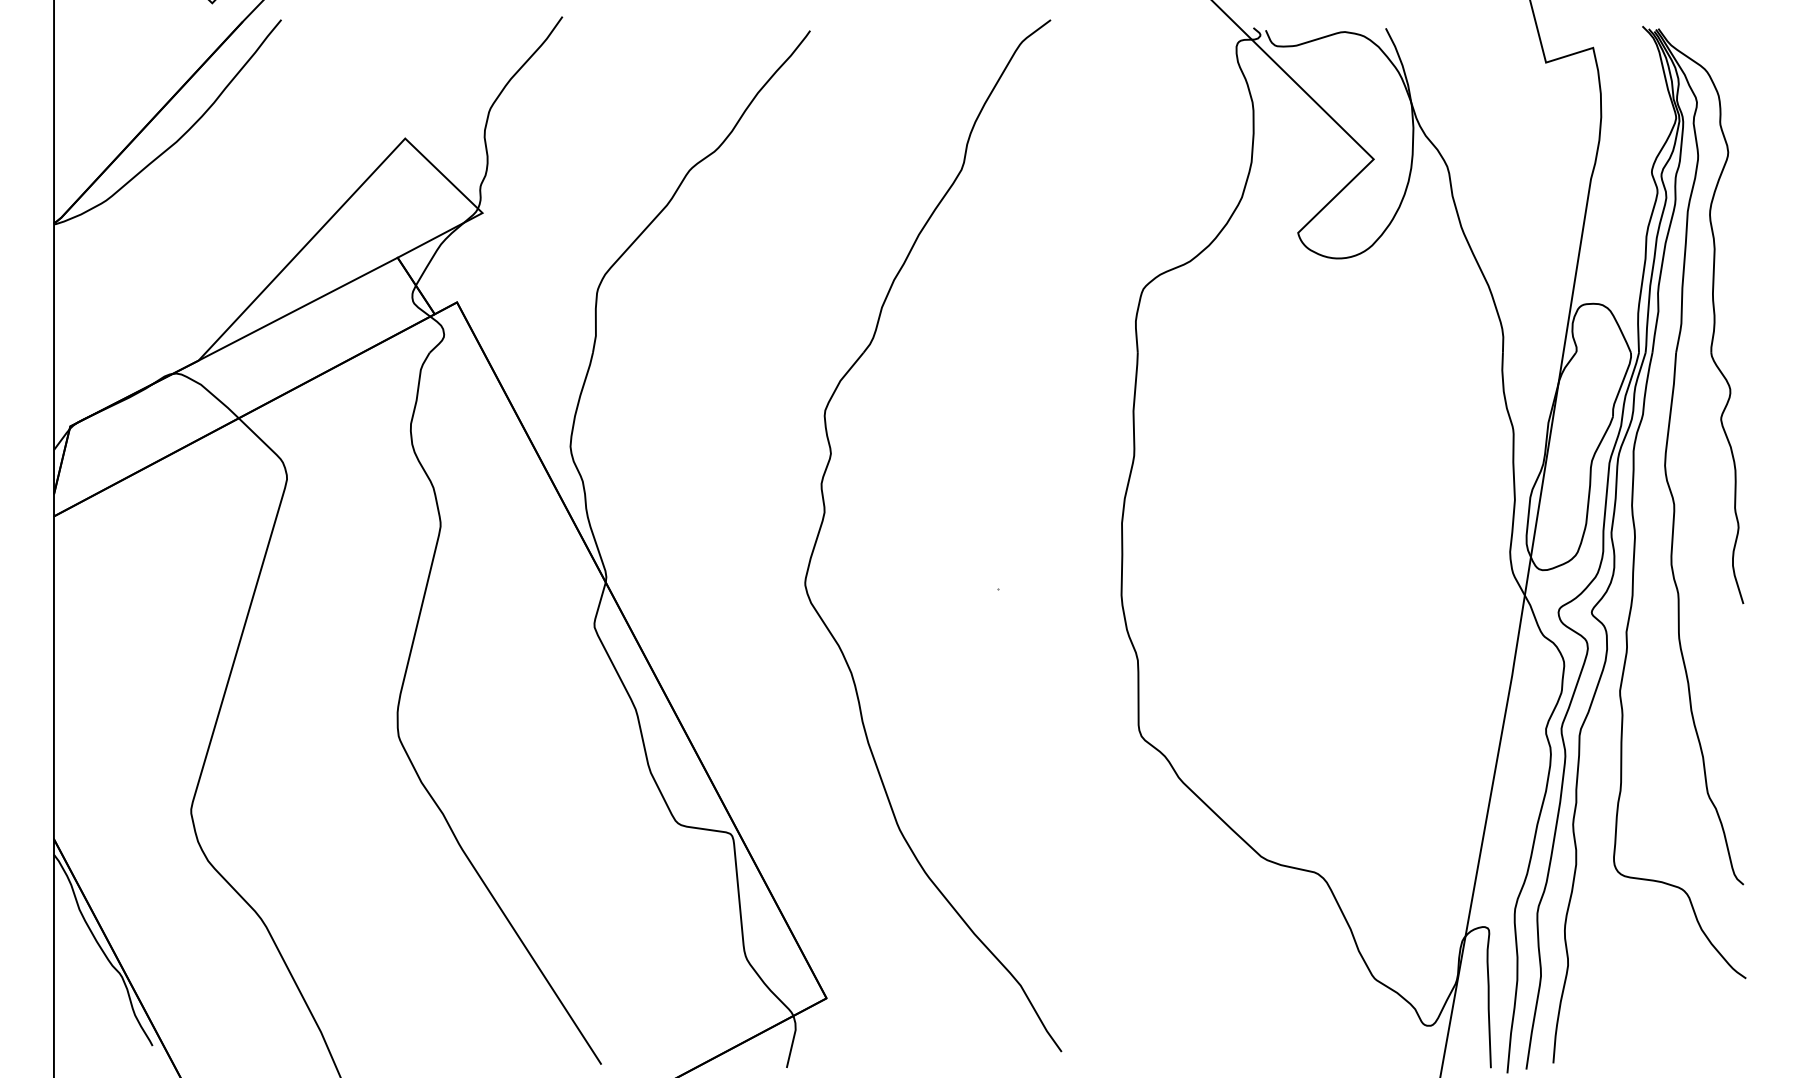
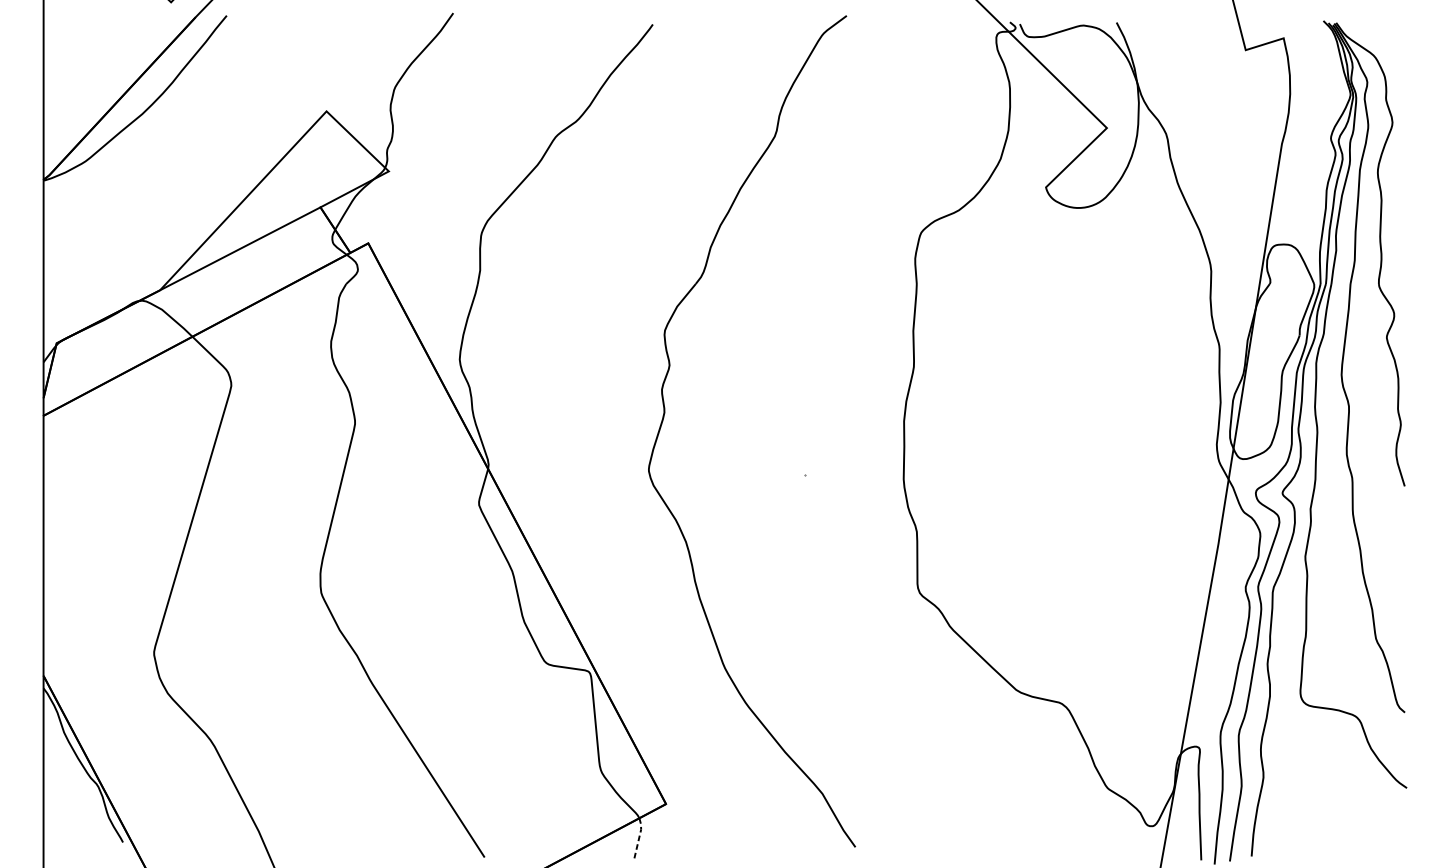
line: (793, 1040) -> (639, 838), solid -> dashed

